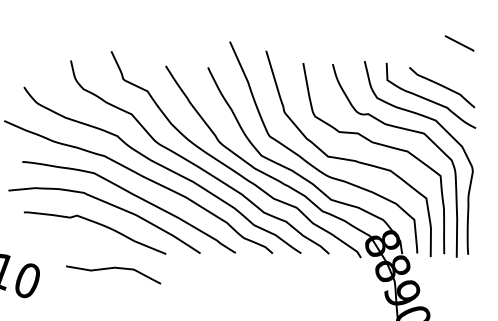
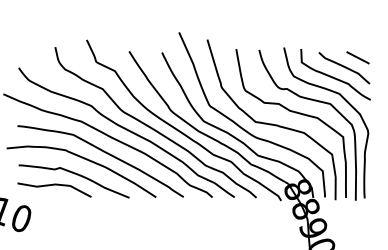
line: (458, 43) -> (357, 57), moved
curve: (113, 269) -> (54, 185), moved

